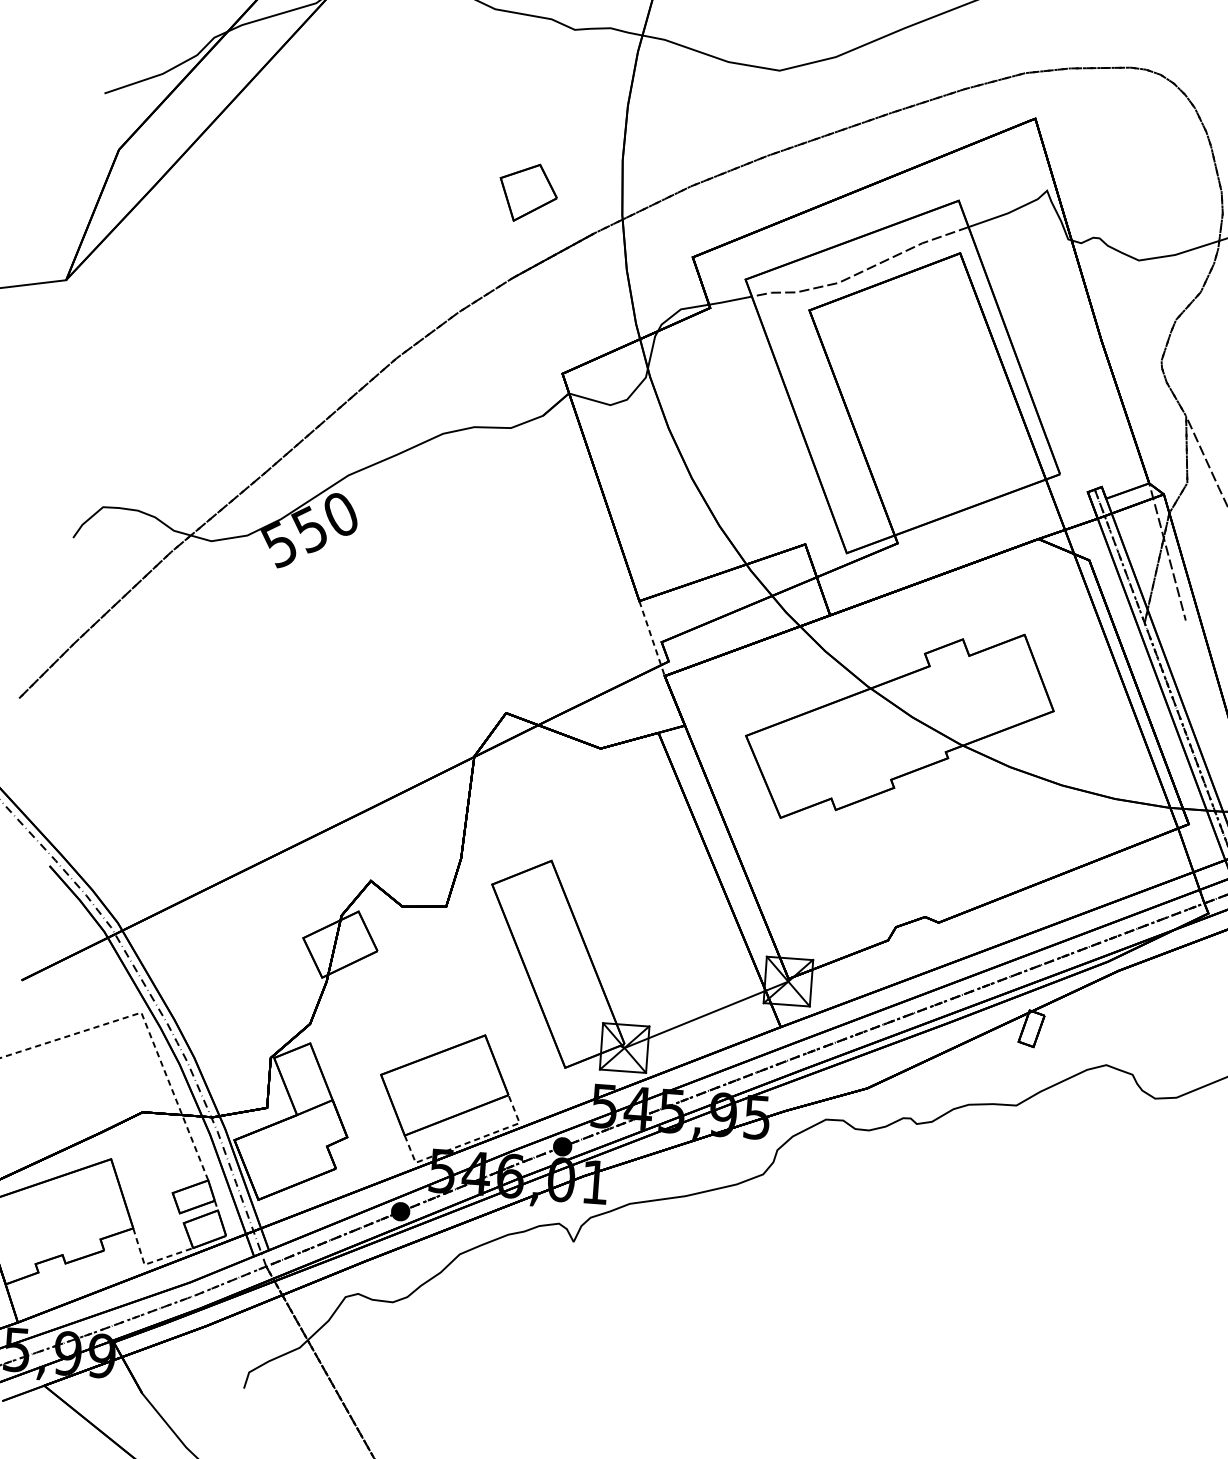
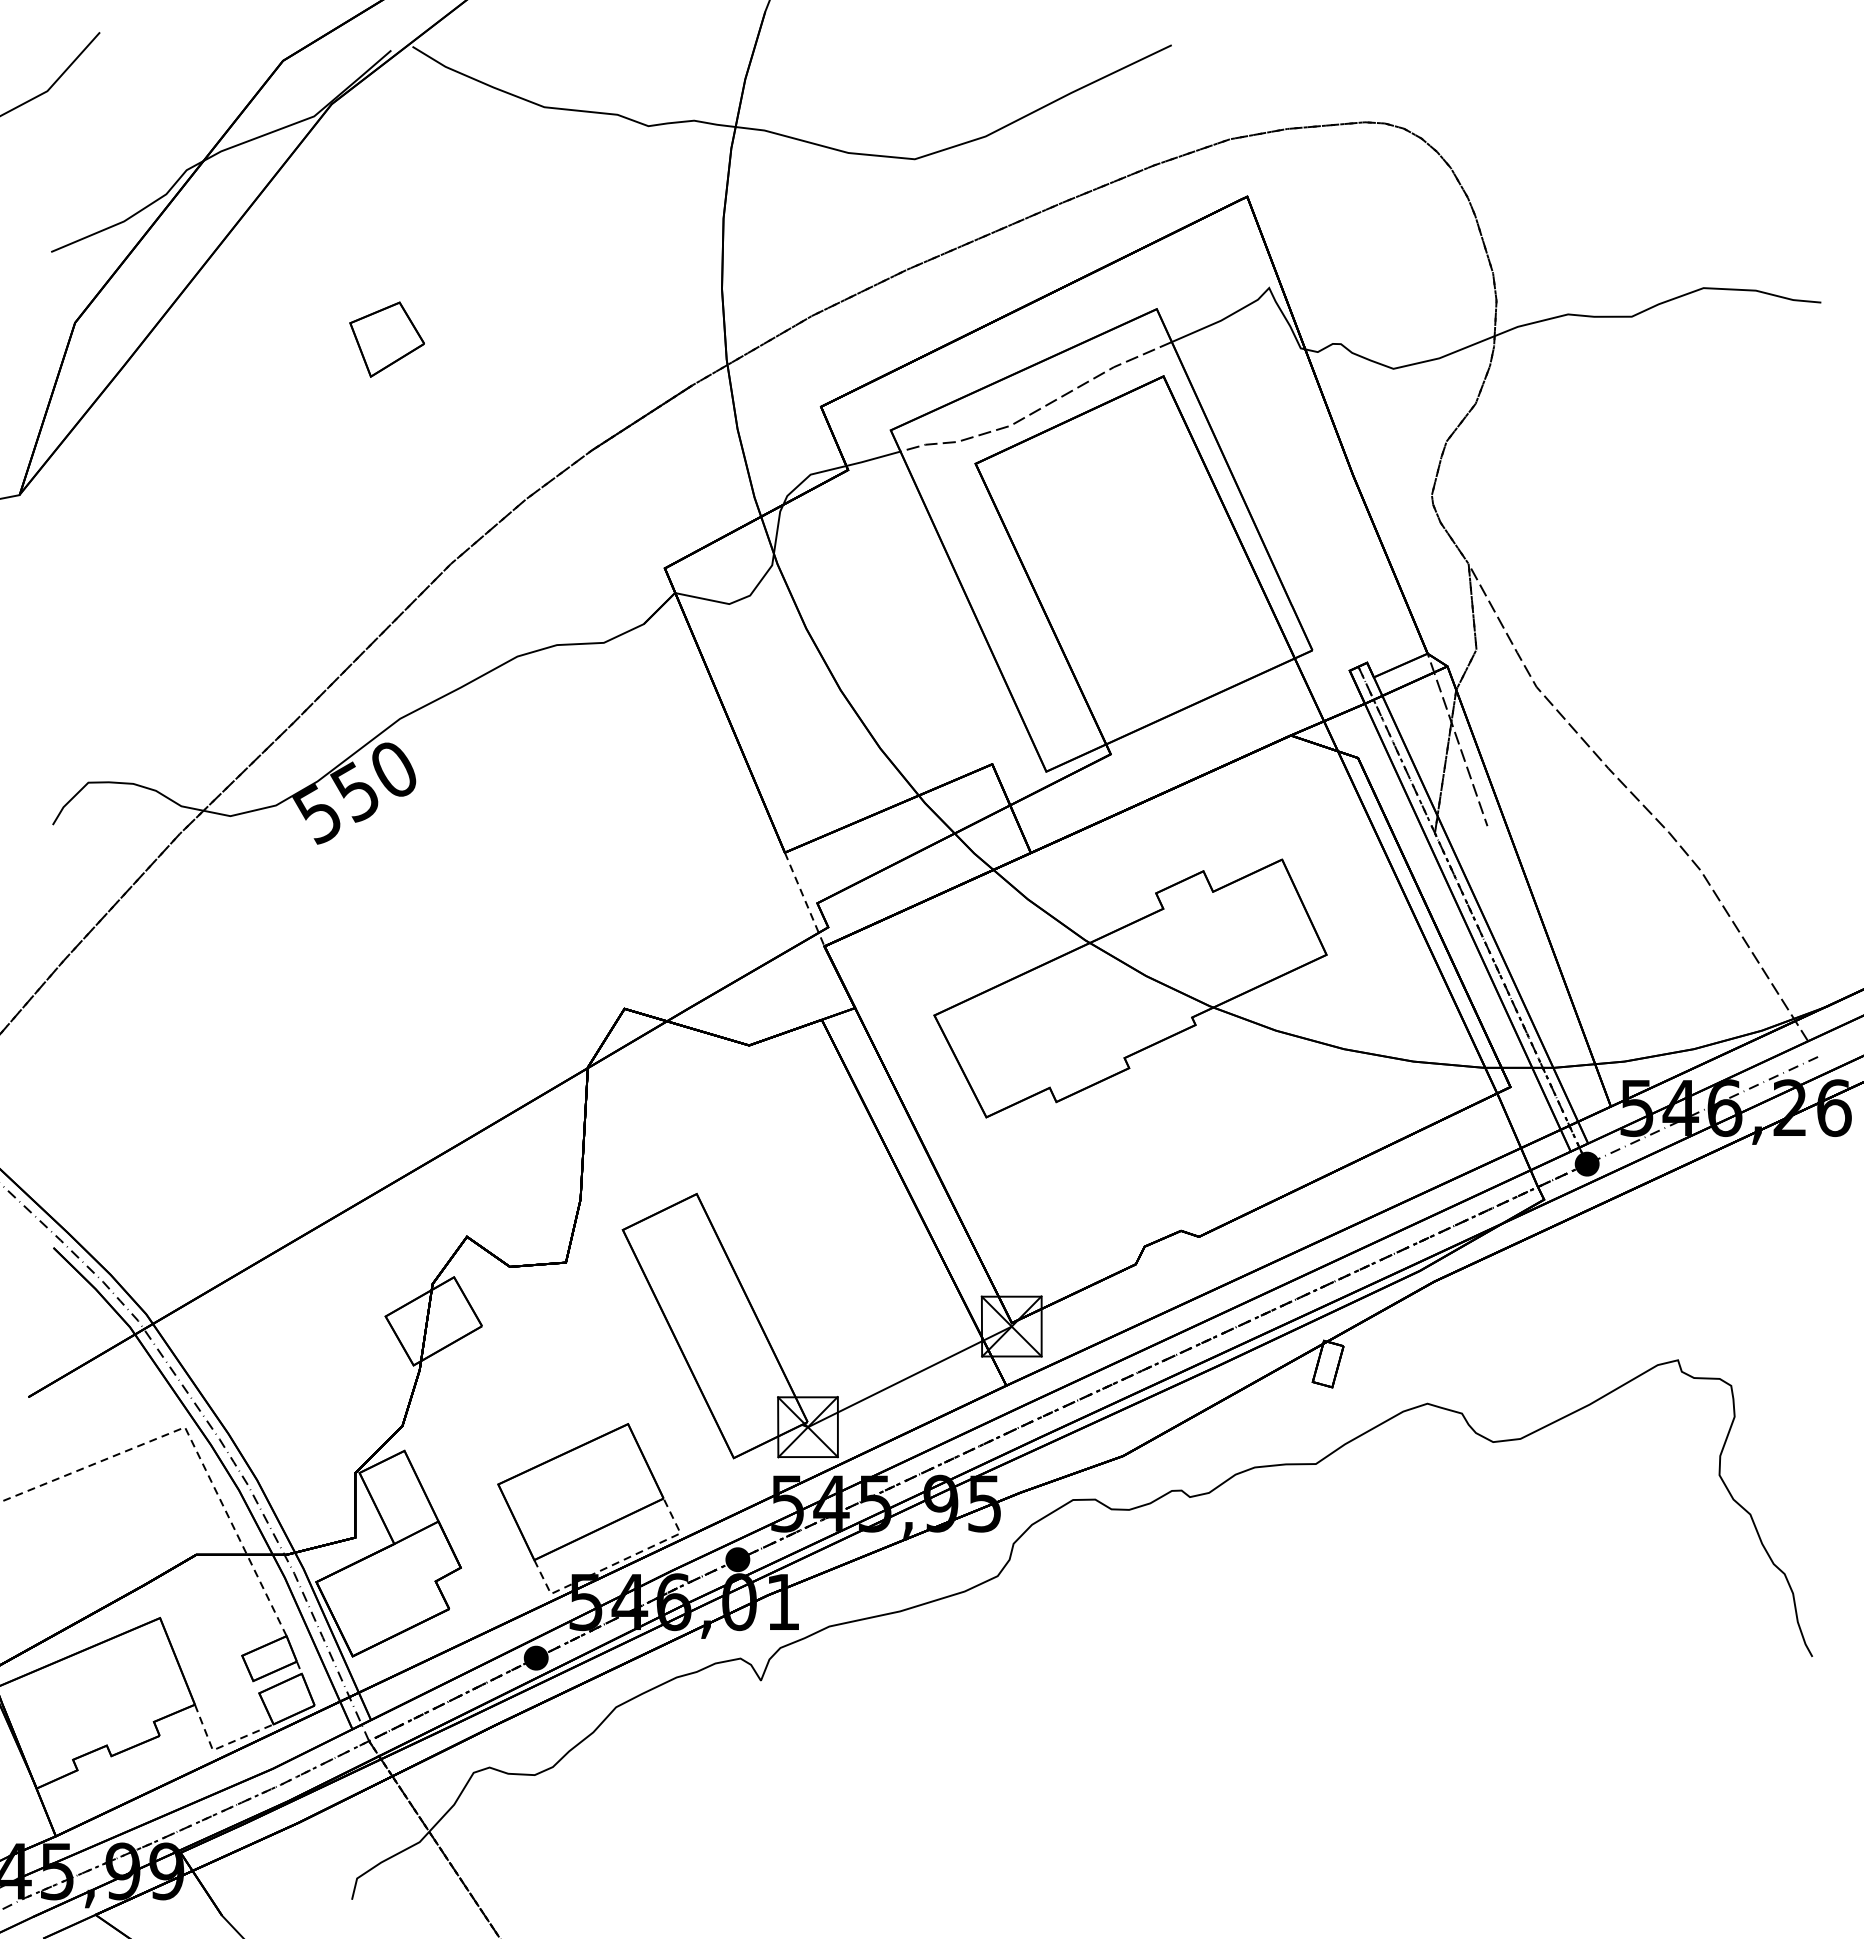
part: (527, 192) -> (386, 339), moved

